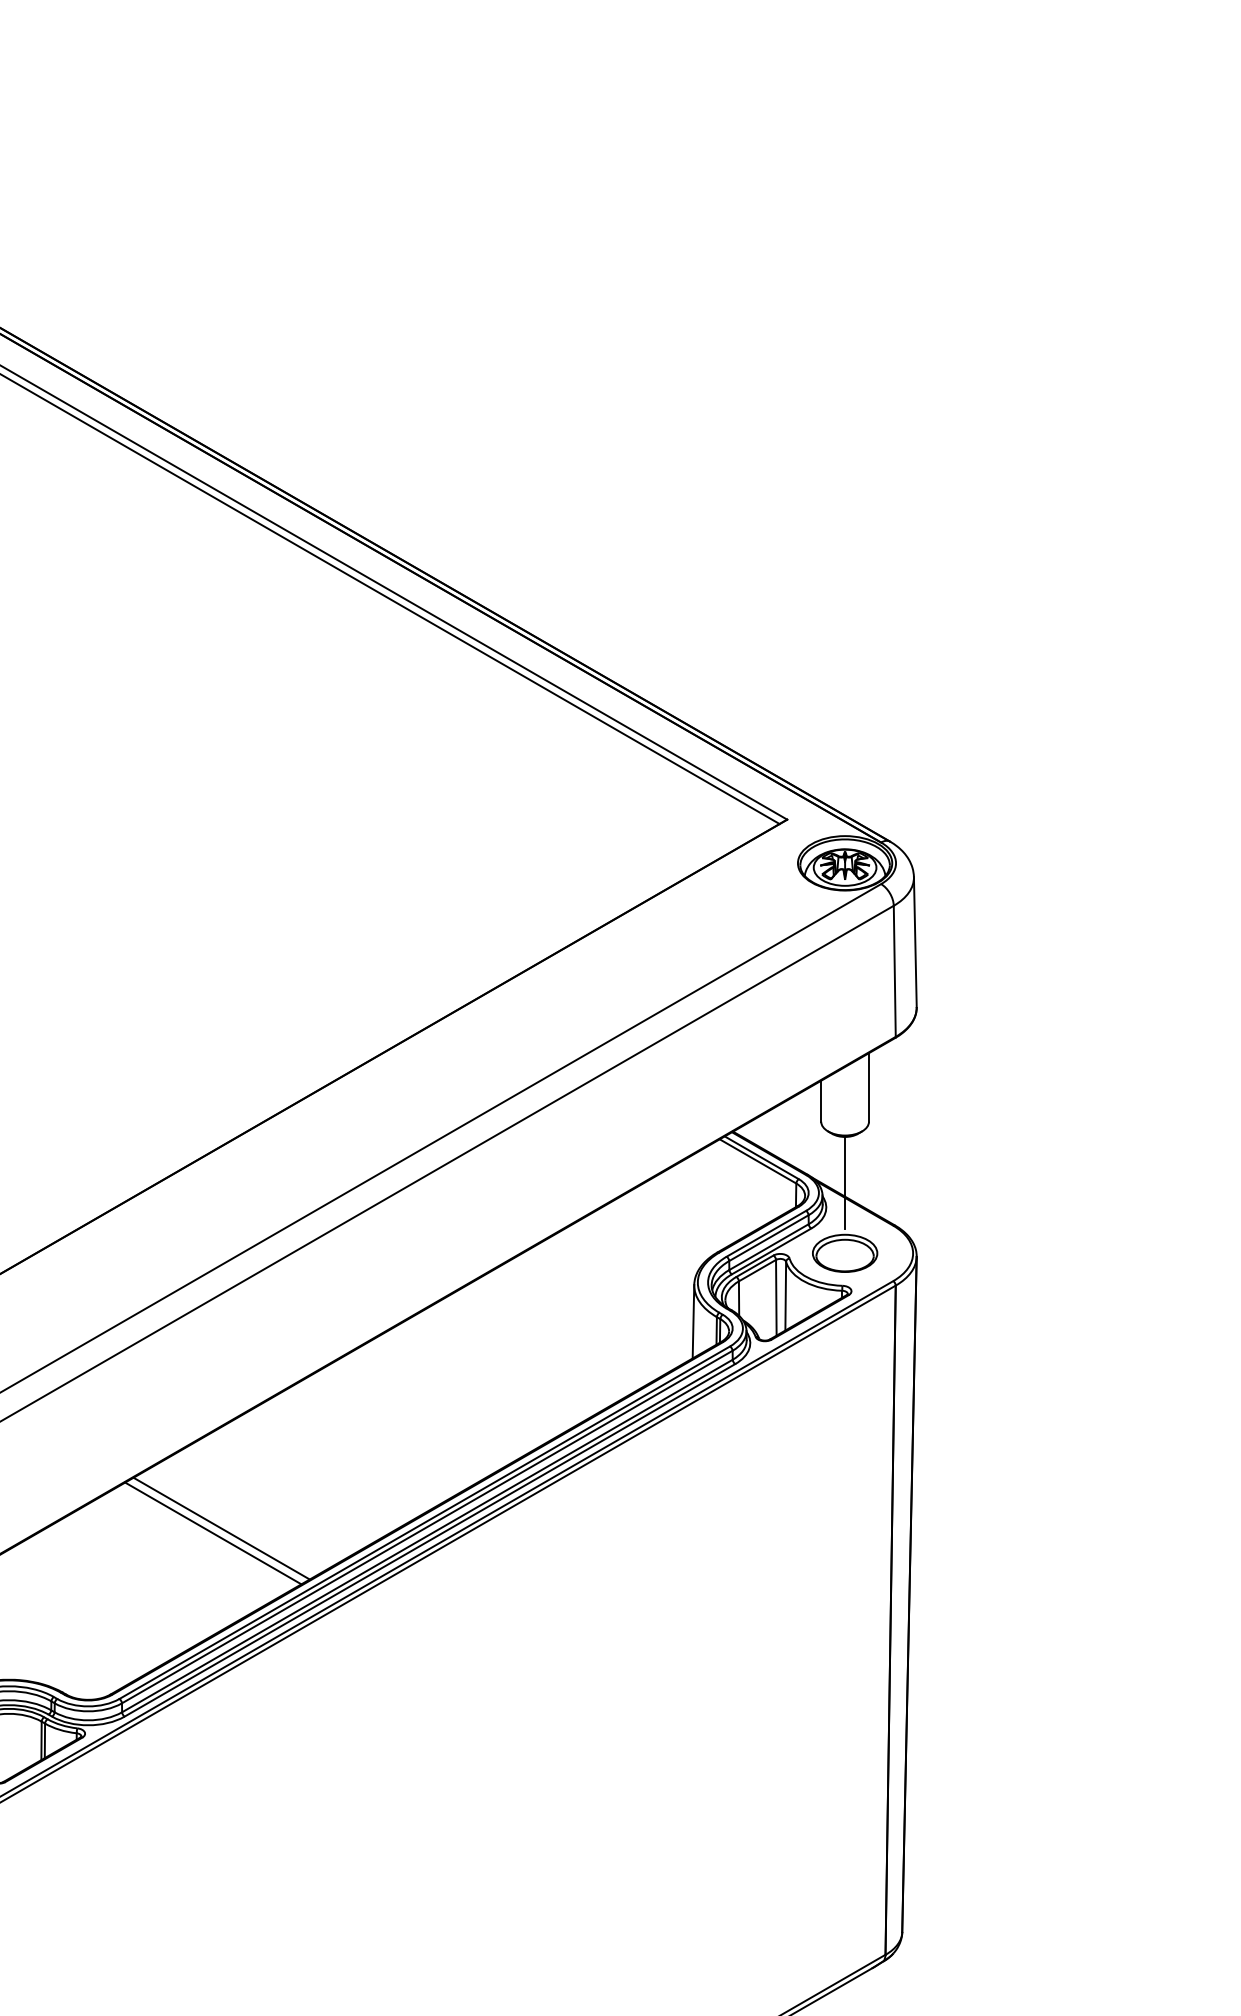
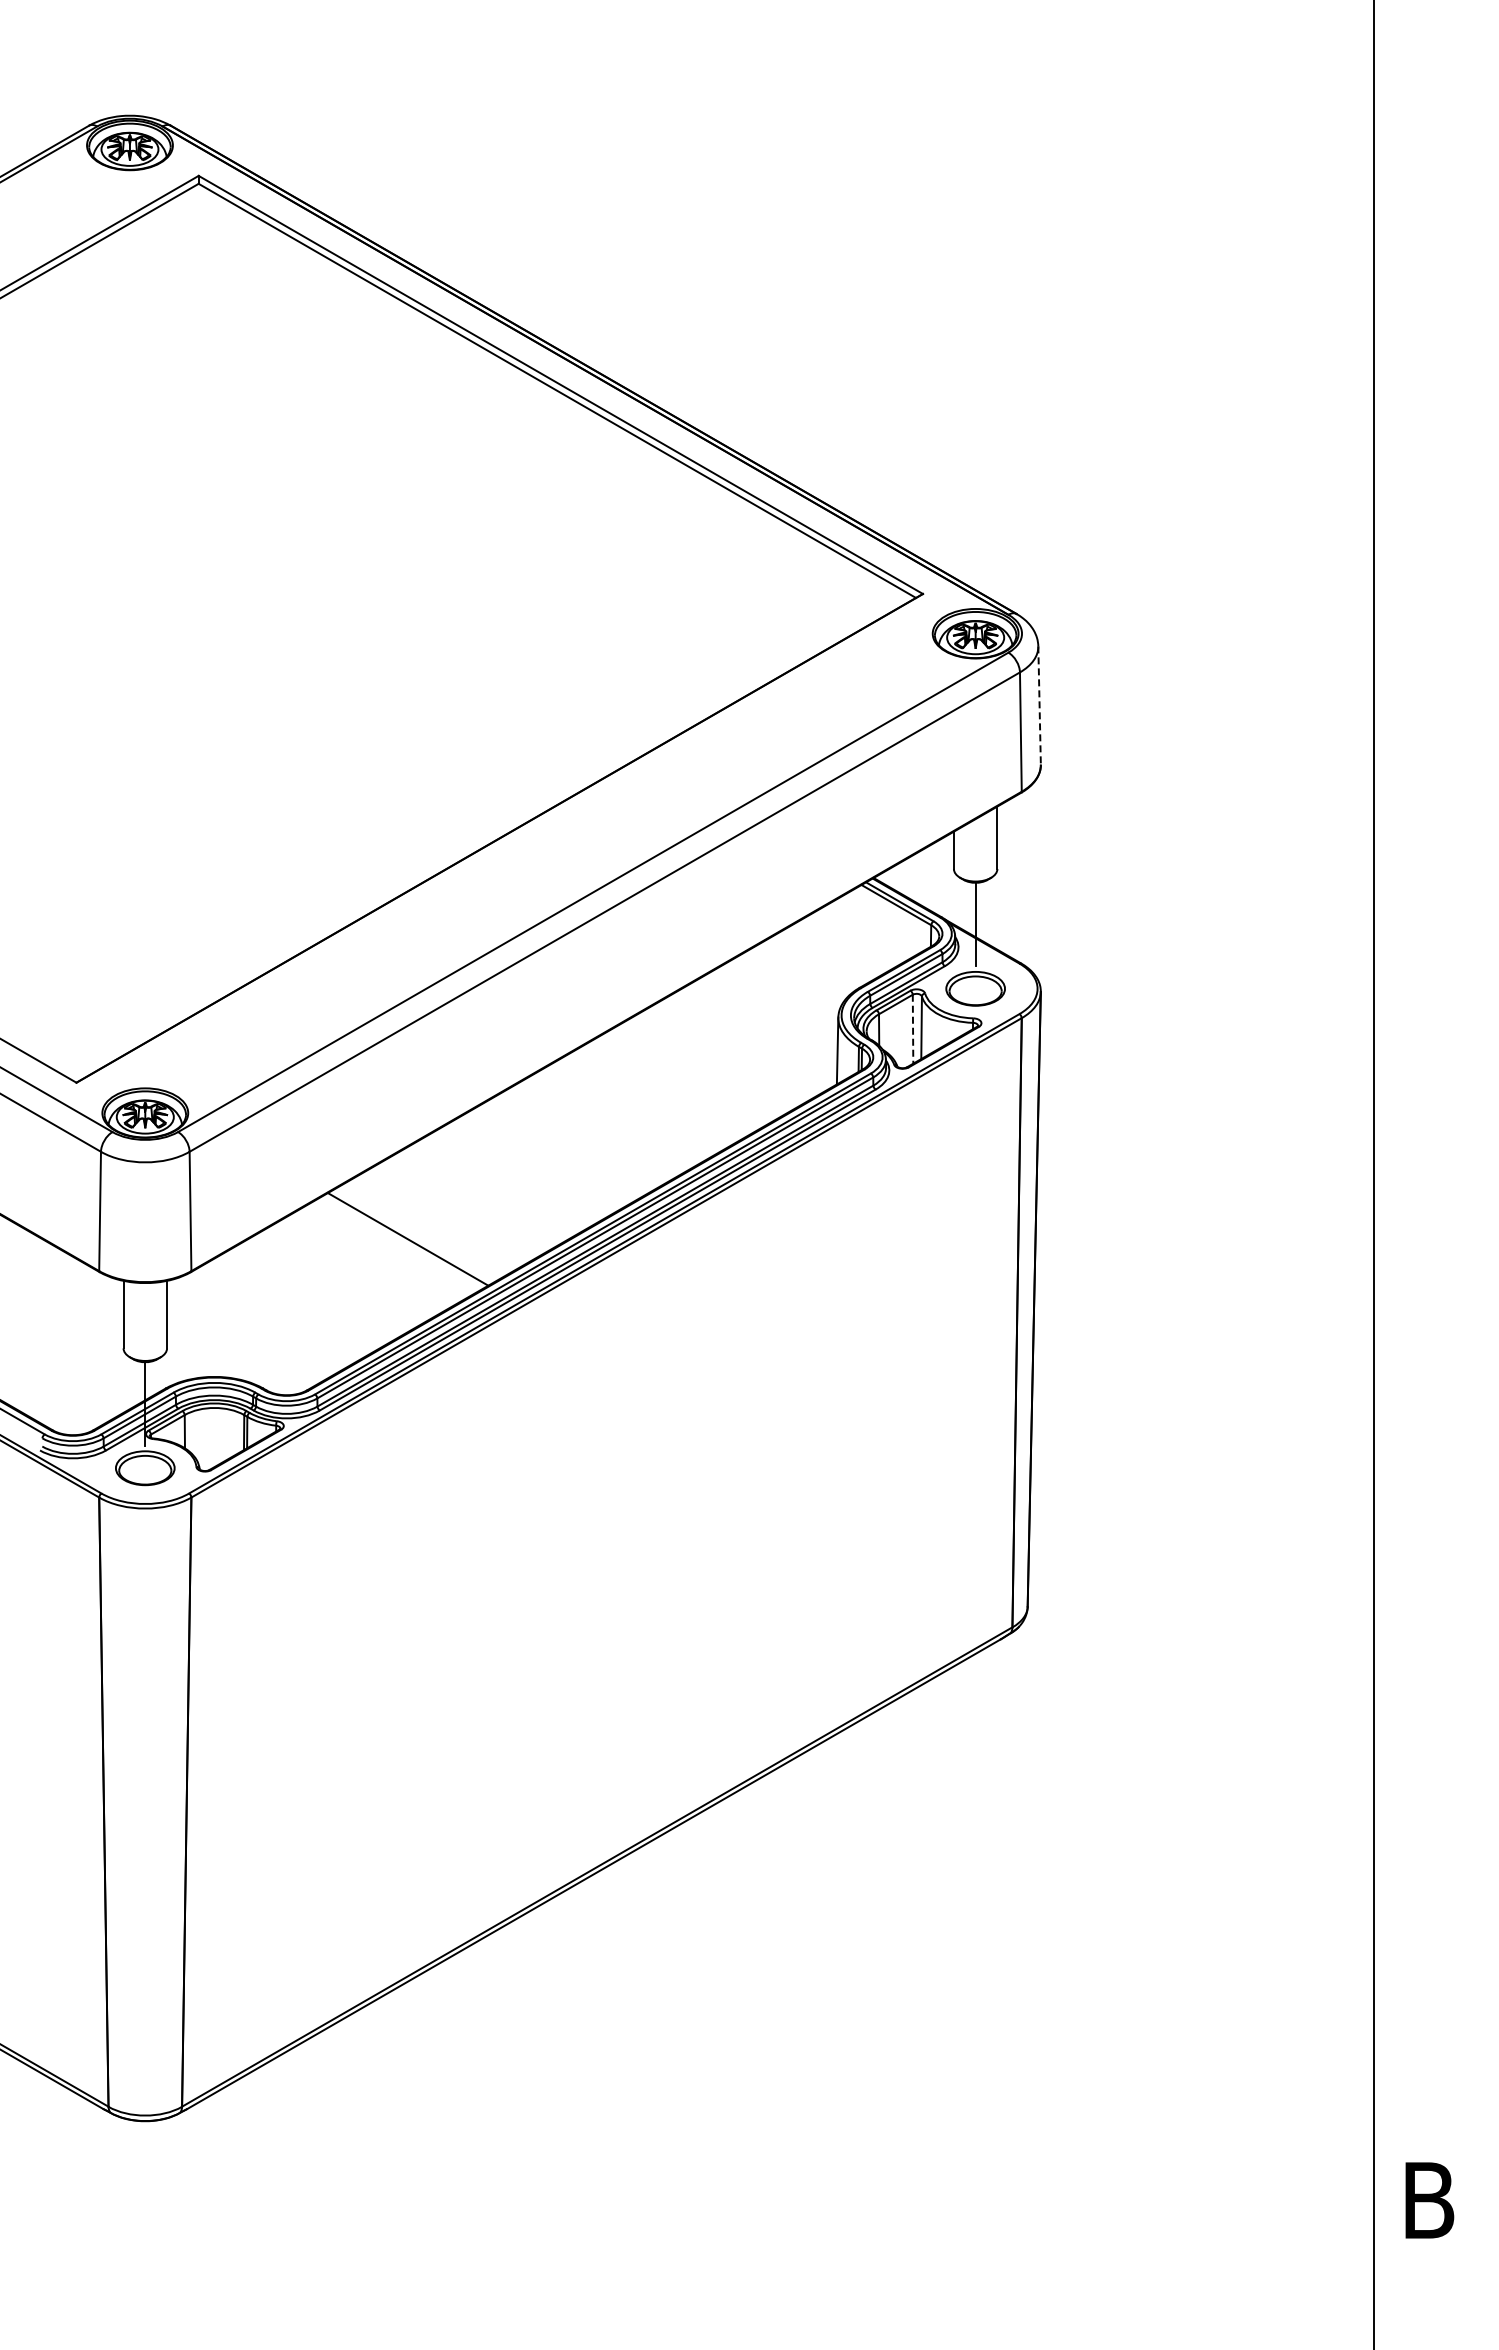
line: (915, 943) -> (1039, 706), solid -> dashed
line: (776, 1298) -> (913, 1029), solid -> dashed
line: (213, 1533) -> (400, 1243), removed

